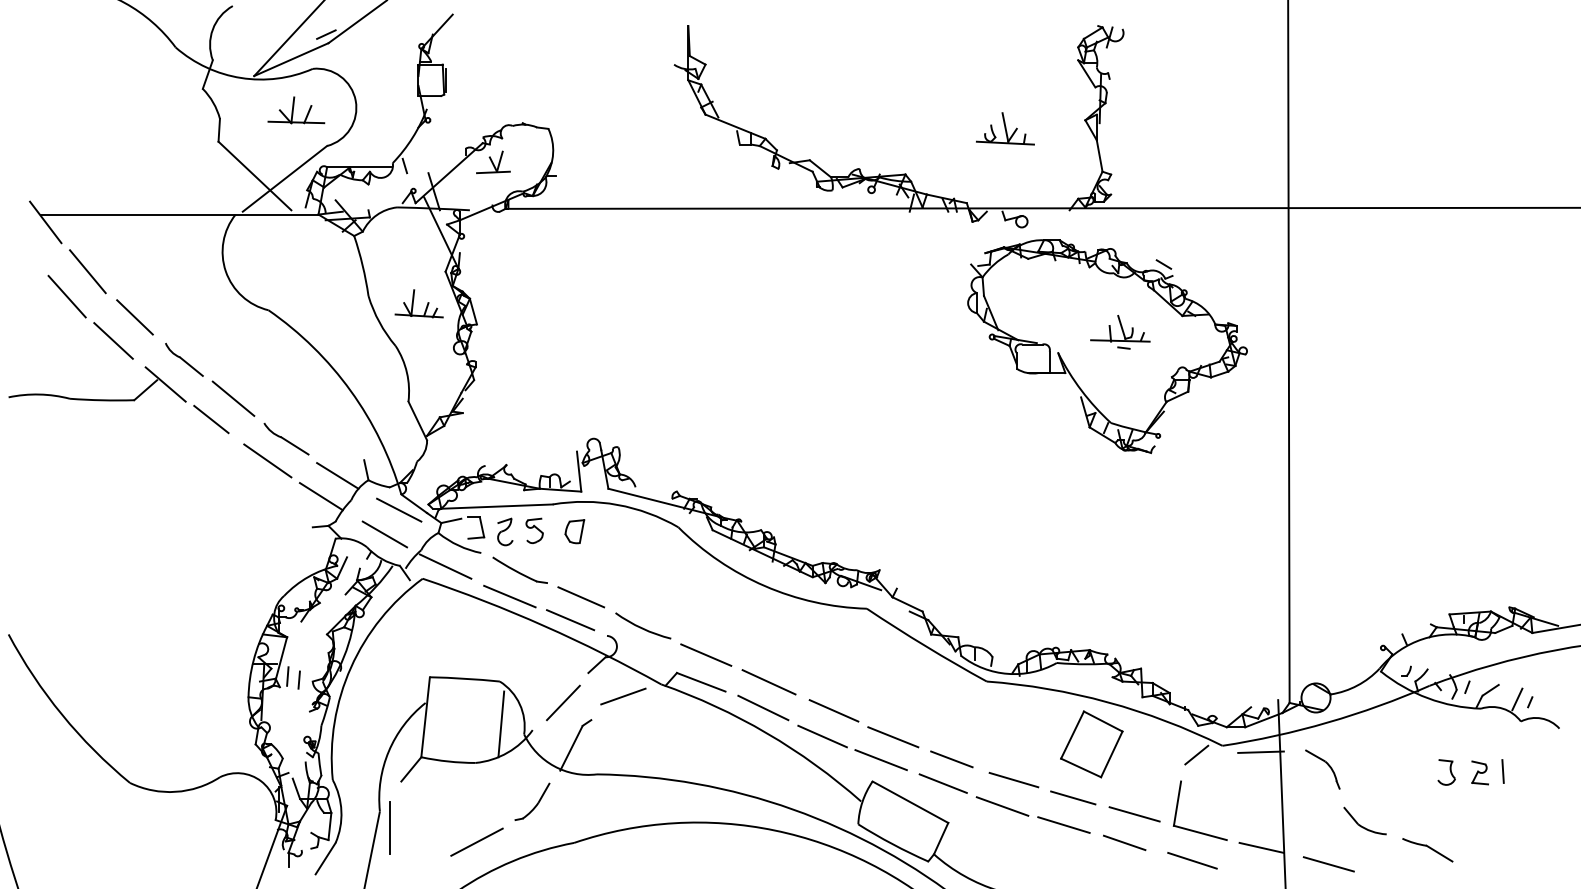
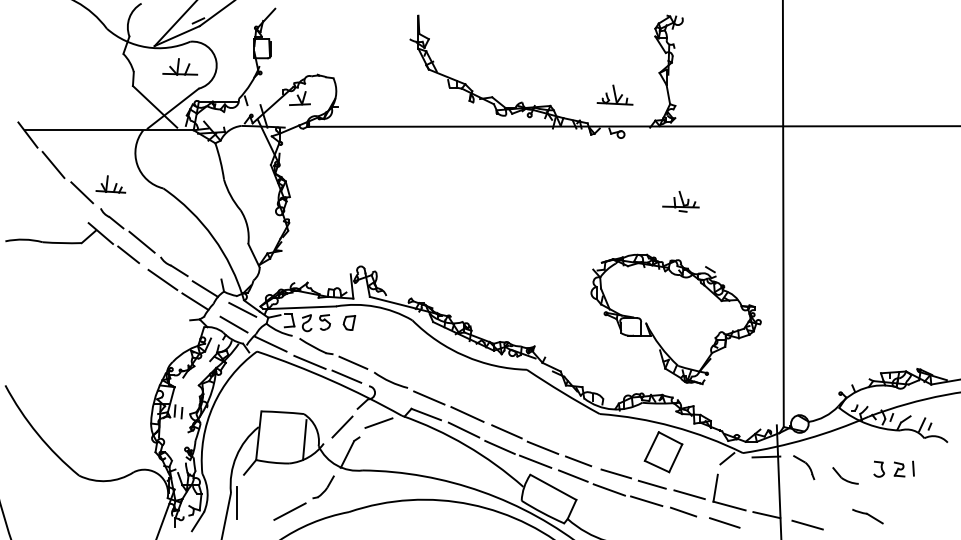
part: (1004, 127) -> (614, 94), moved
part: (418, 303) -> (110, 184), moved
part: (89, 316) -> (54, 192), removed
part: (1106, 346) -> (675, 319), moved
part: (1364, 820) -> (845, 475), moved

